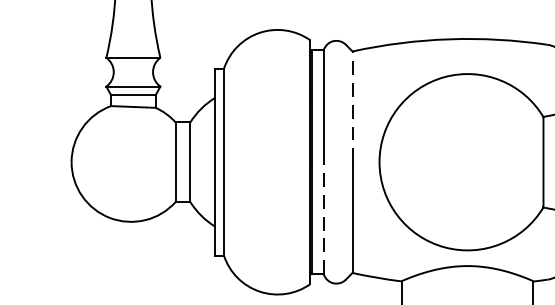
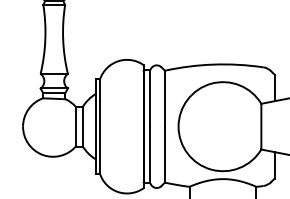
line: (351, 106) -> (164, 98), dashed -> solid
line: (323, 217) -> (150, 154), dashed -> solid

